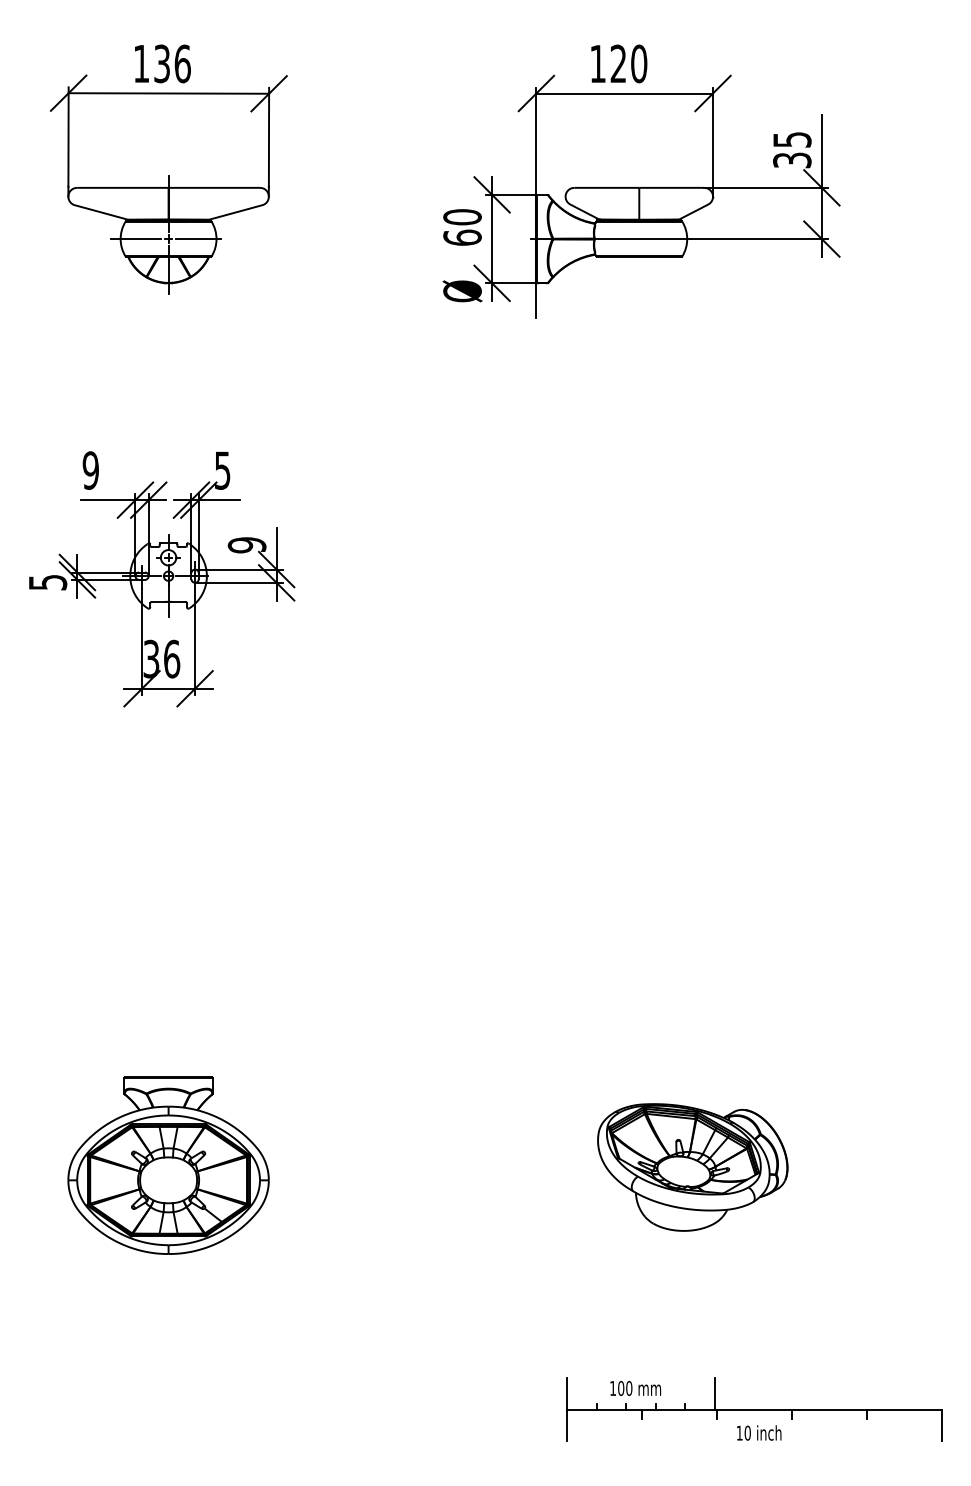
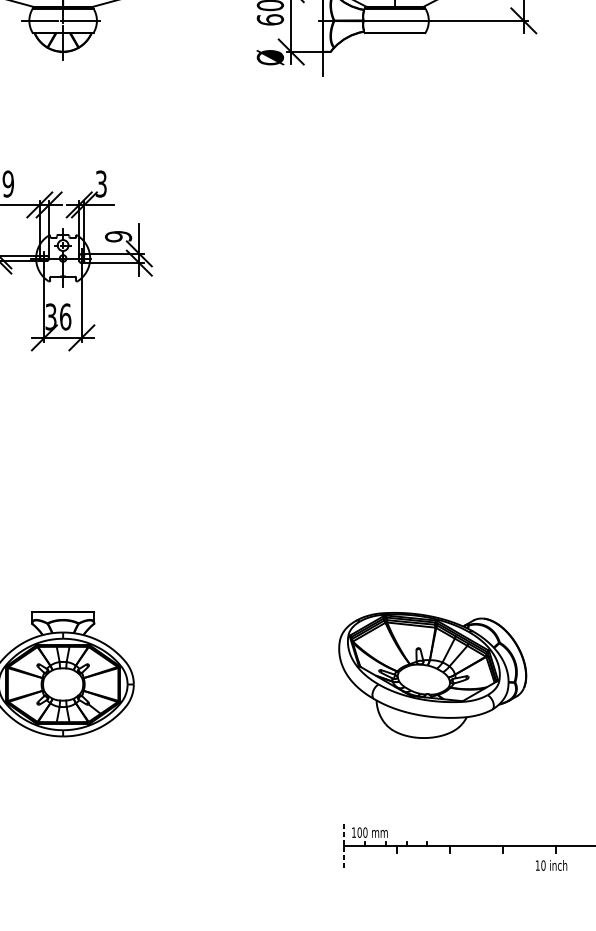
text: (222, 470) -> (101, 183), 5 -> 3
part: (692, 1167) -> (432, 675), size x1.4
text: (635, 1388) -> (369, 832), moved
line: (714, 1393) -> (448, 834), removed
line: (567, 1409) -> (344, 846), solid -> dashed
text: (759, 1432) -> (551, 865), moved

